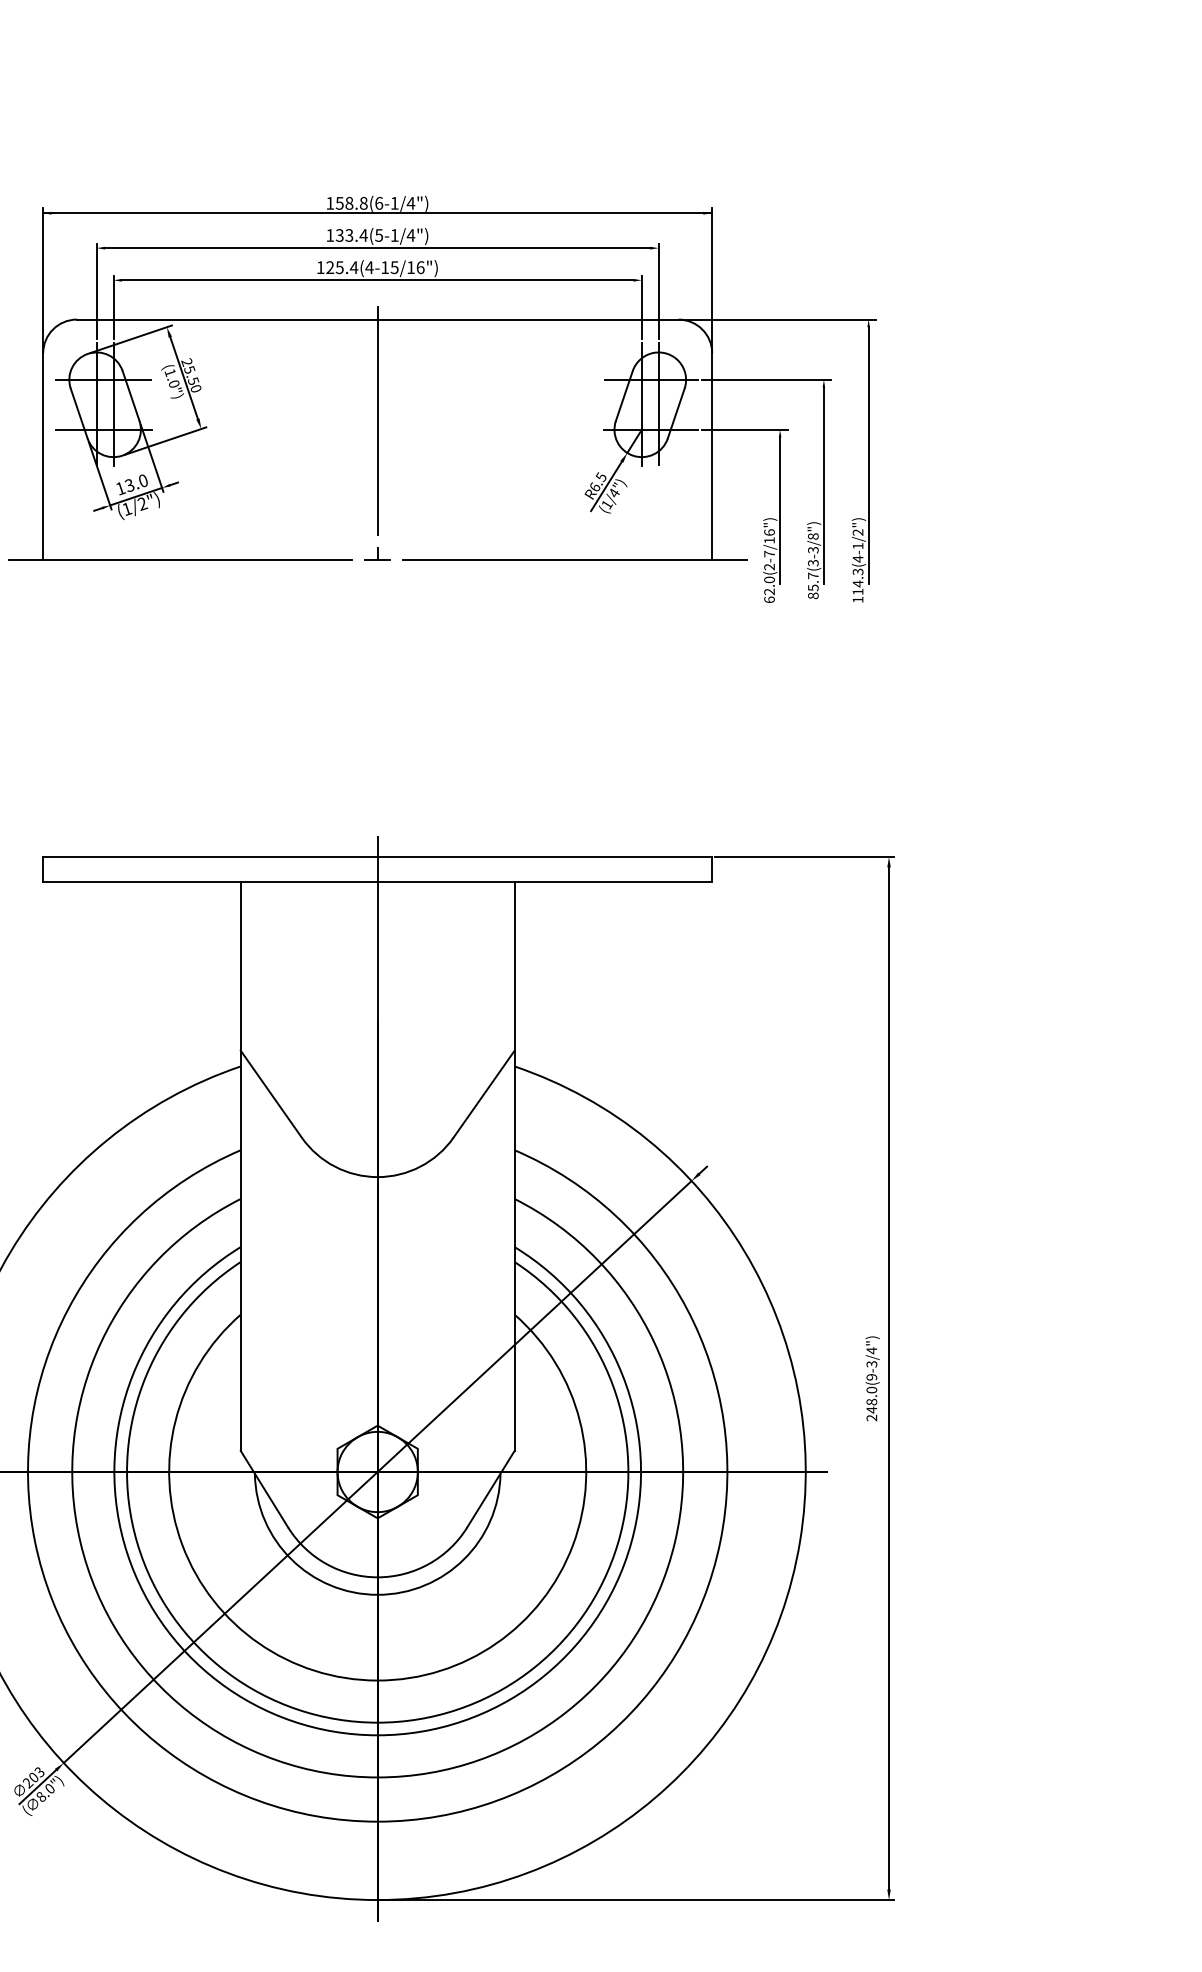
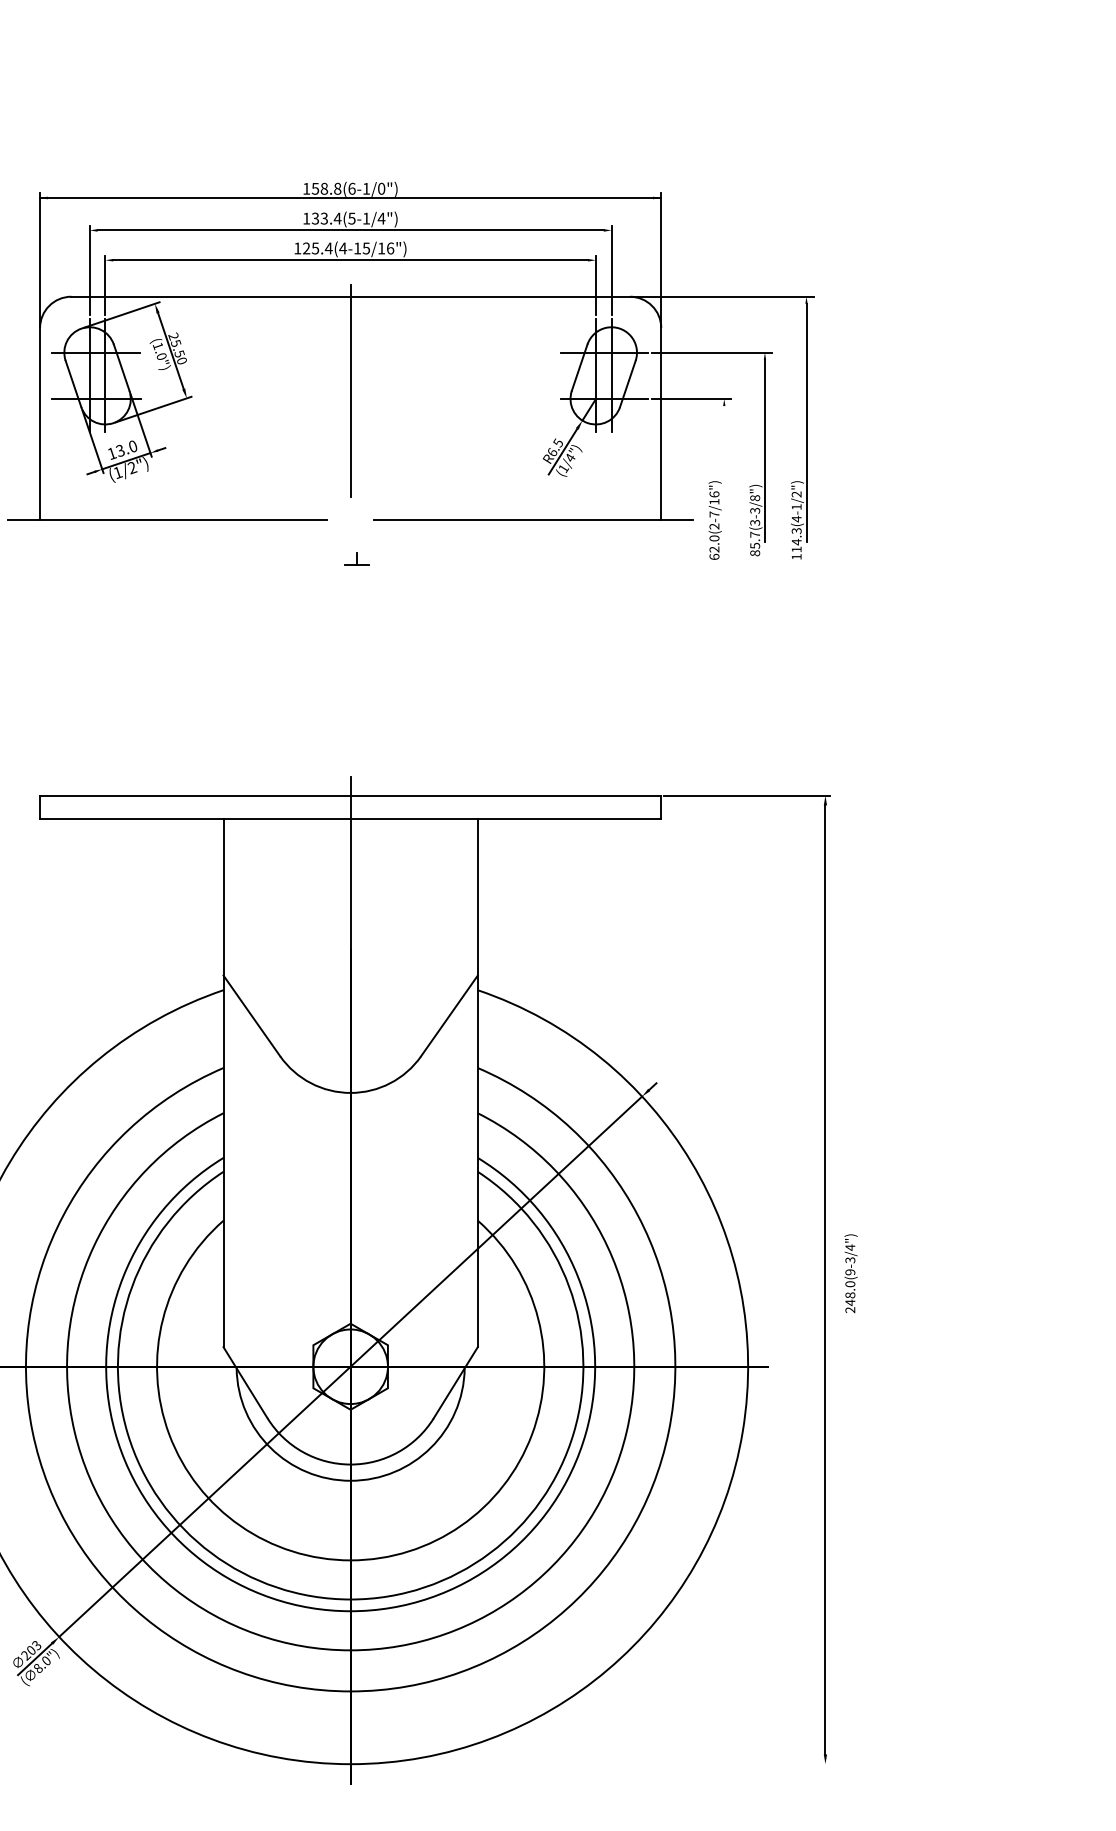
text: (410, 202) -> (381, 188), 158.8(6-1/4") -> 158.8(6-1/0")
line: (780, 510) -> (724, 473), removed
part: (377, 553) -> (356, 558), moved
text: (872, 1378) -> (850, 1273), moved
line: (637, 1900) -> (591, 1764), removed

